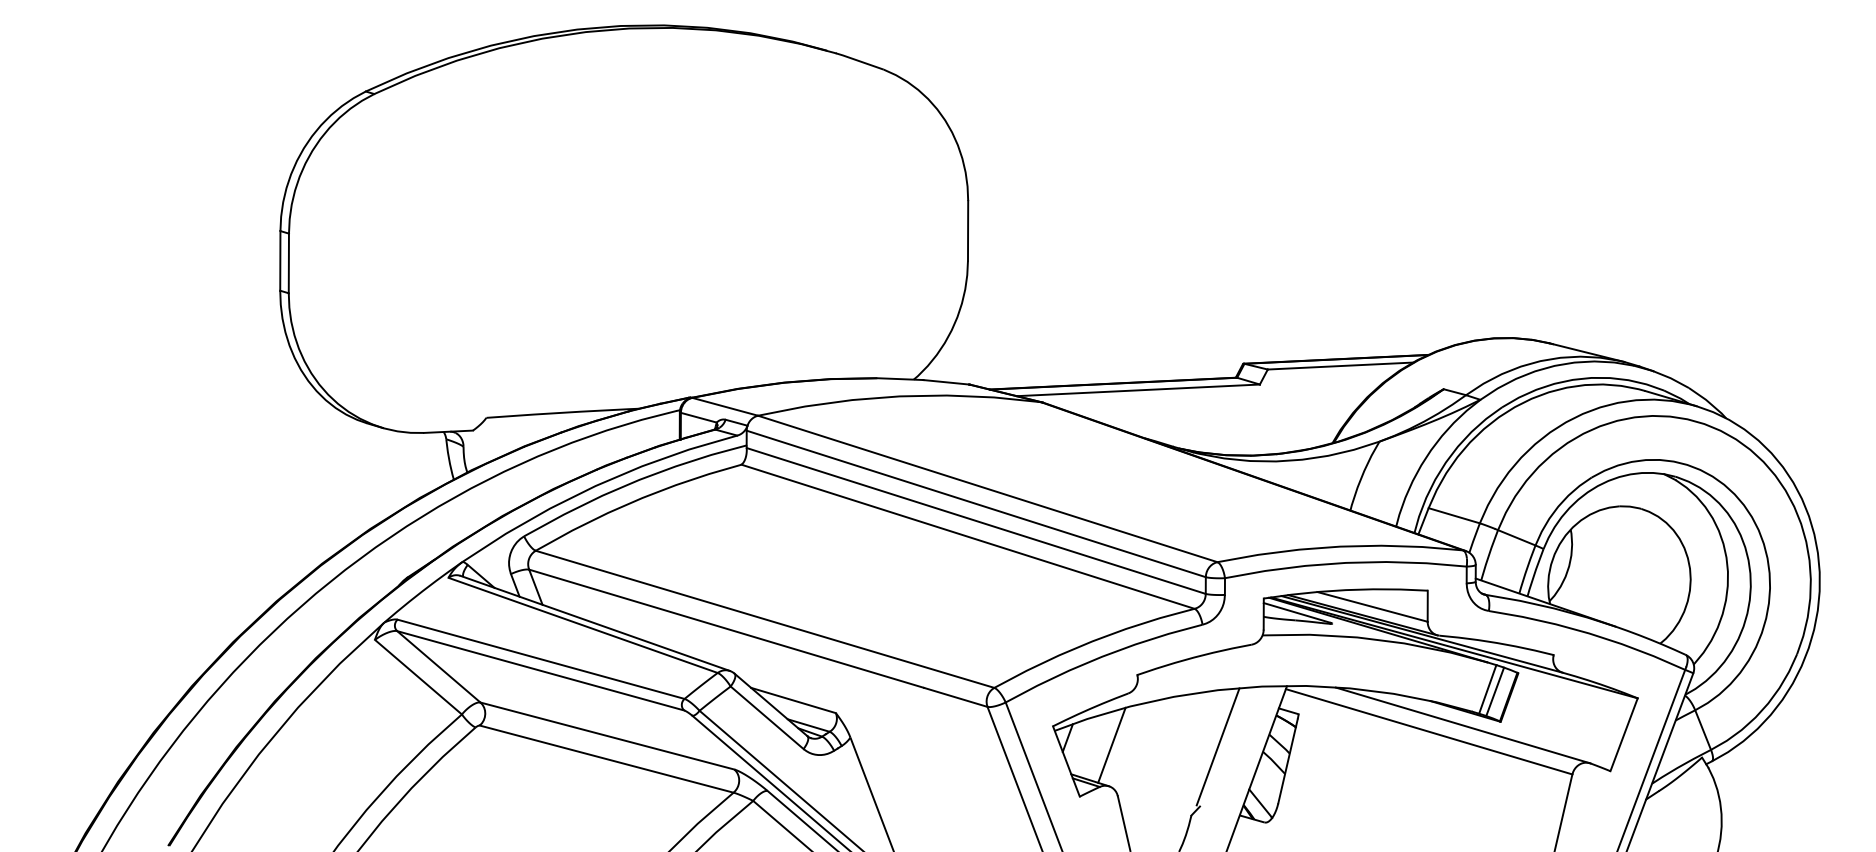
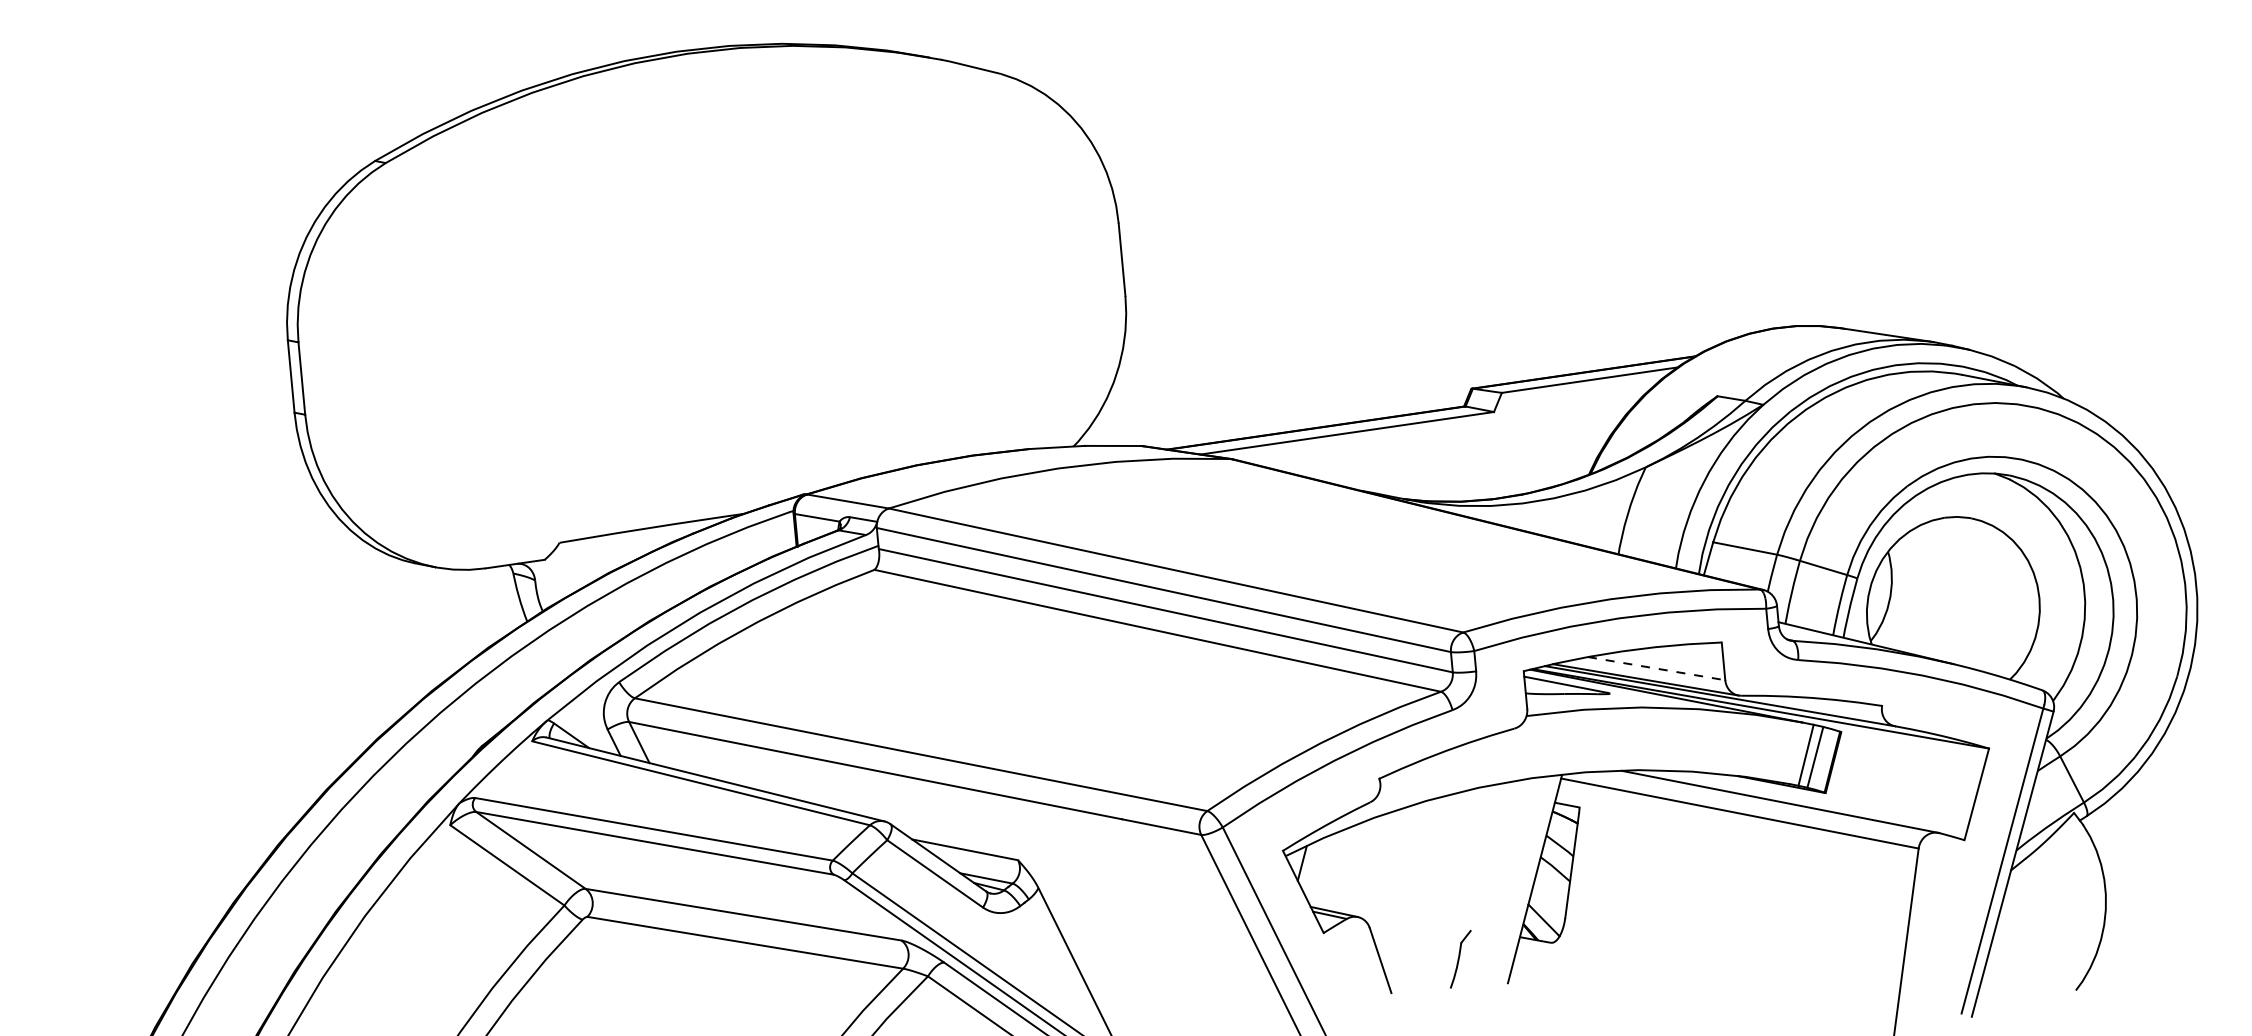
line: (1373, 607) -> (1657, 669), solid -> dashed
line: (1111, 744) -> (1356, 866), removed
line: (1217, 746) -> (1484, 856), removed

